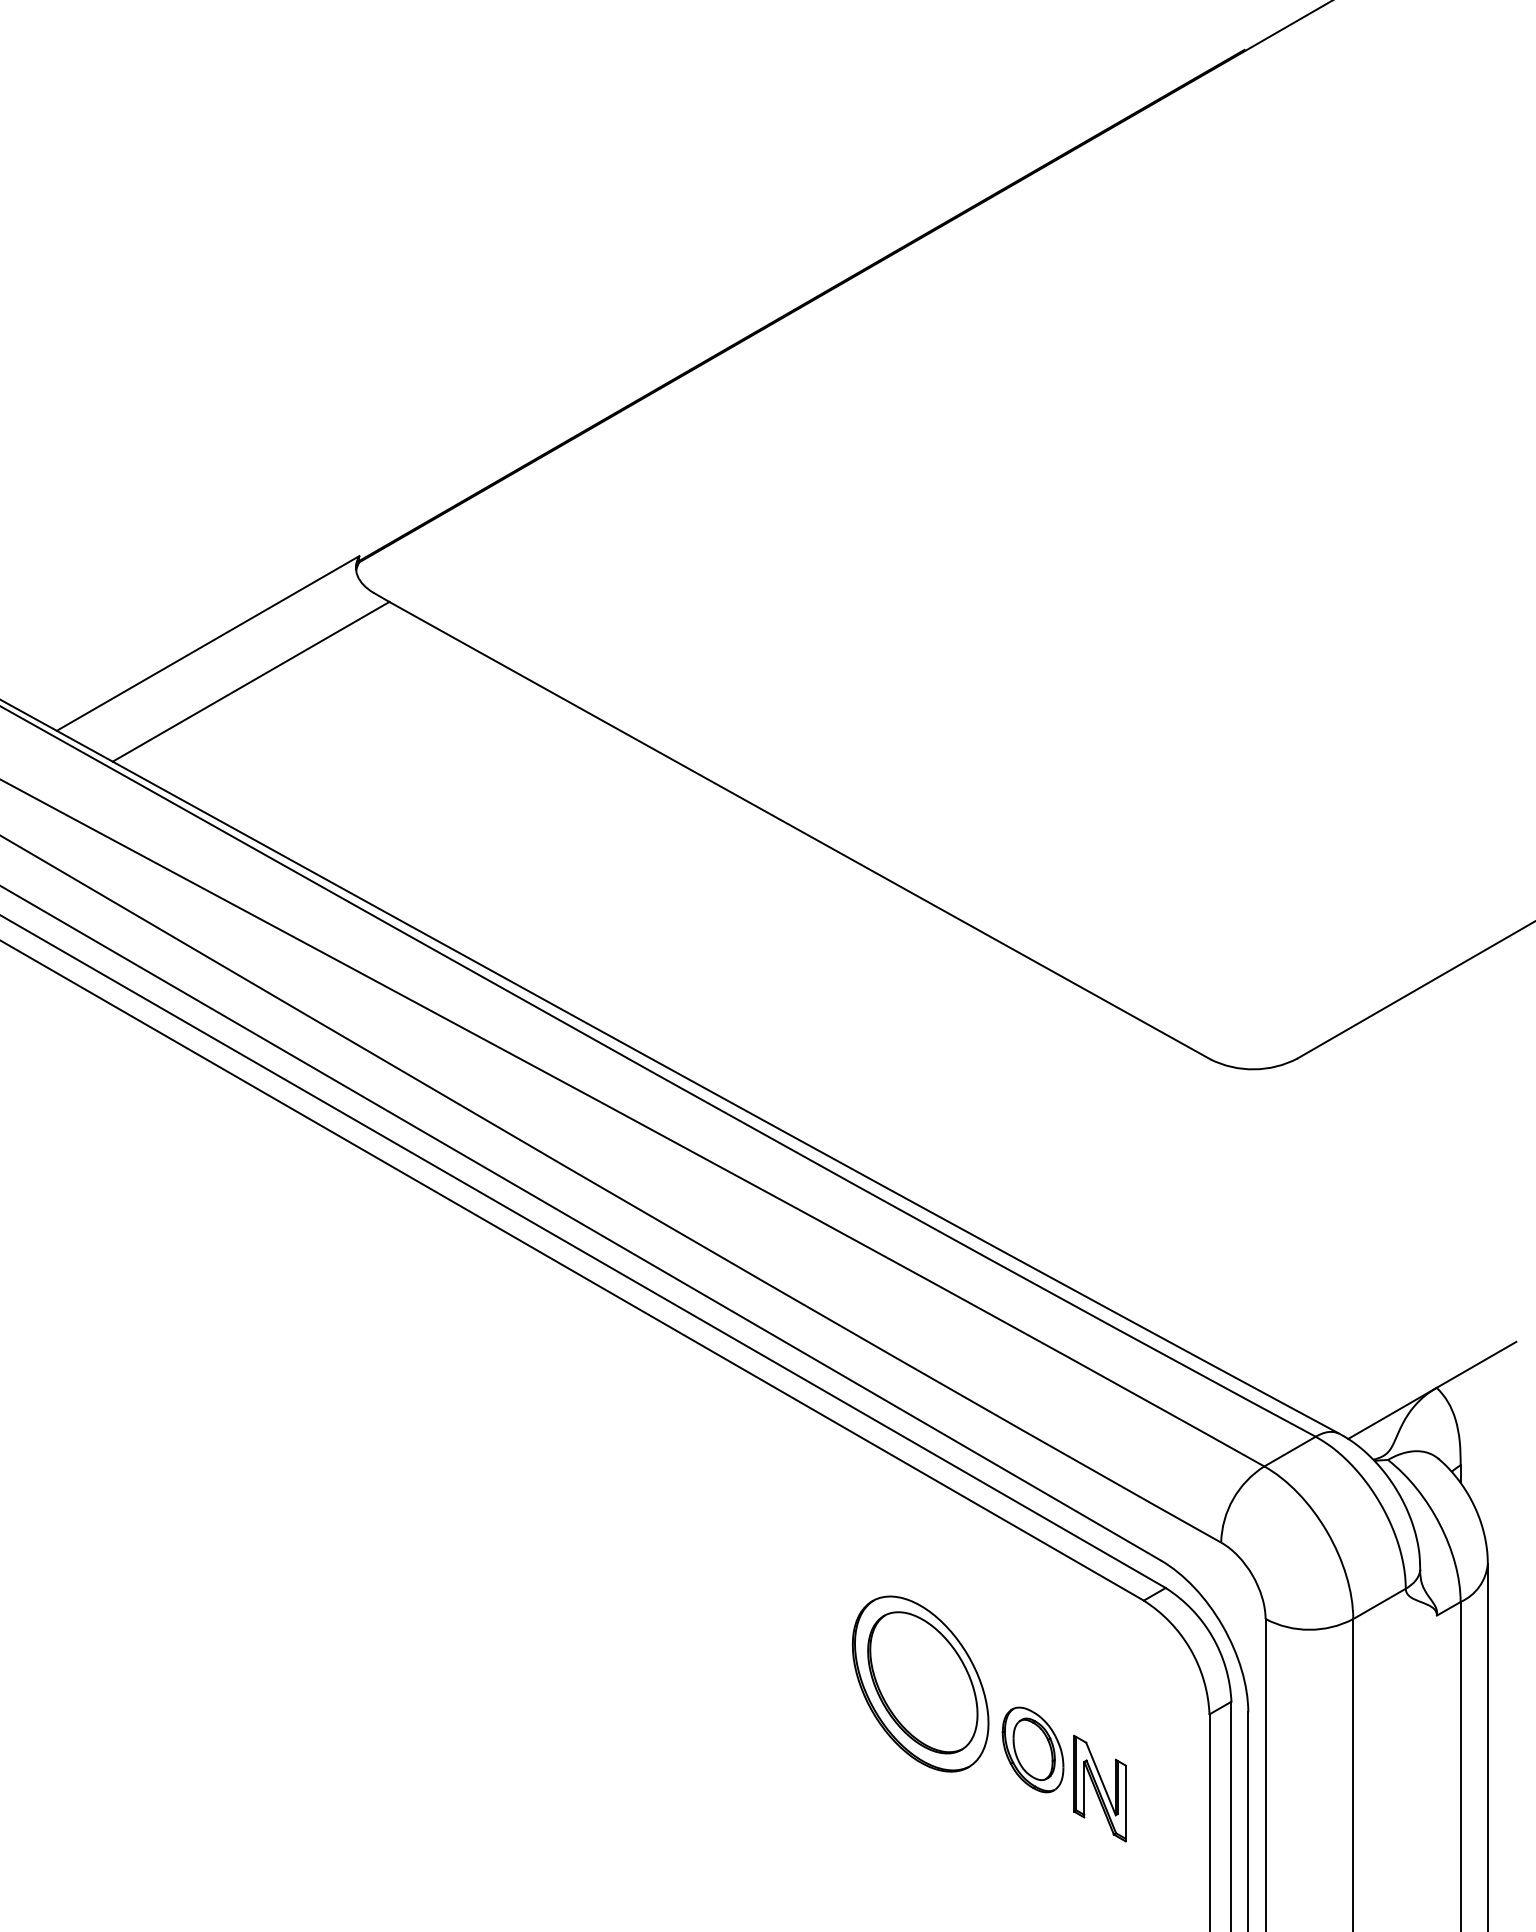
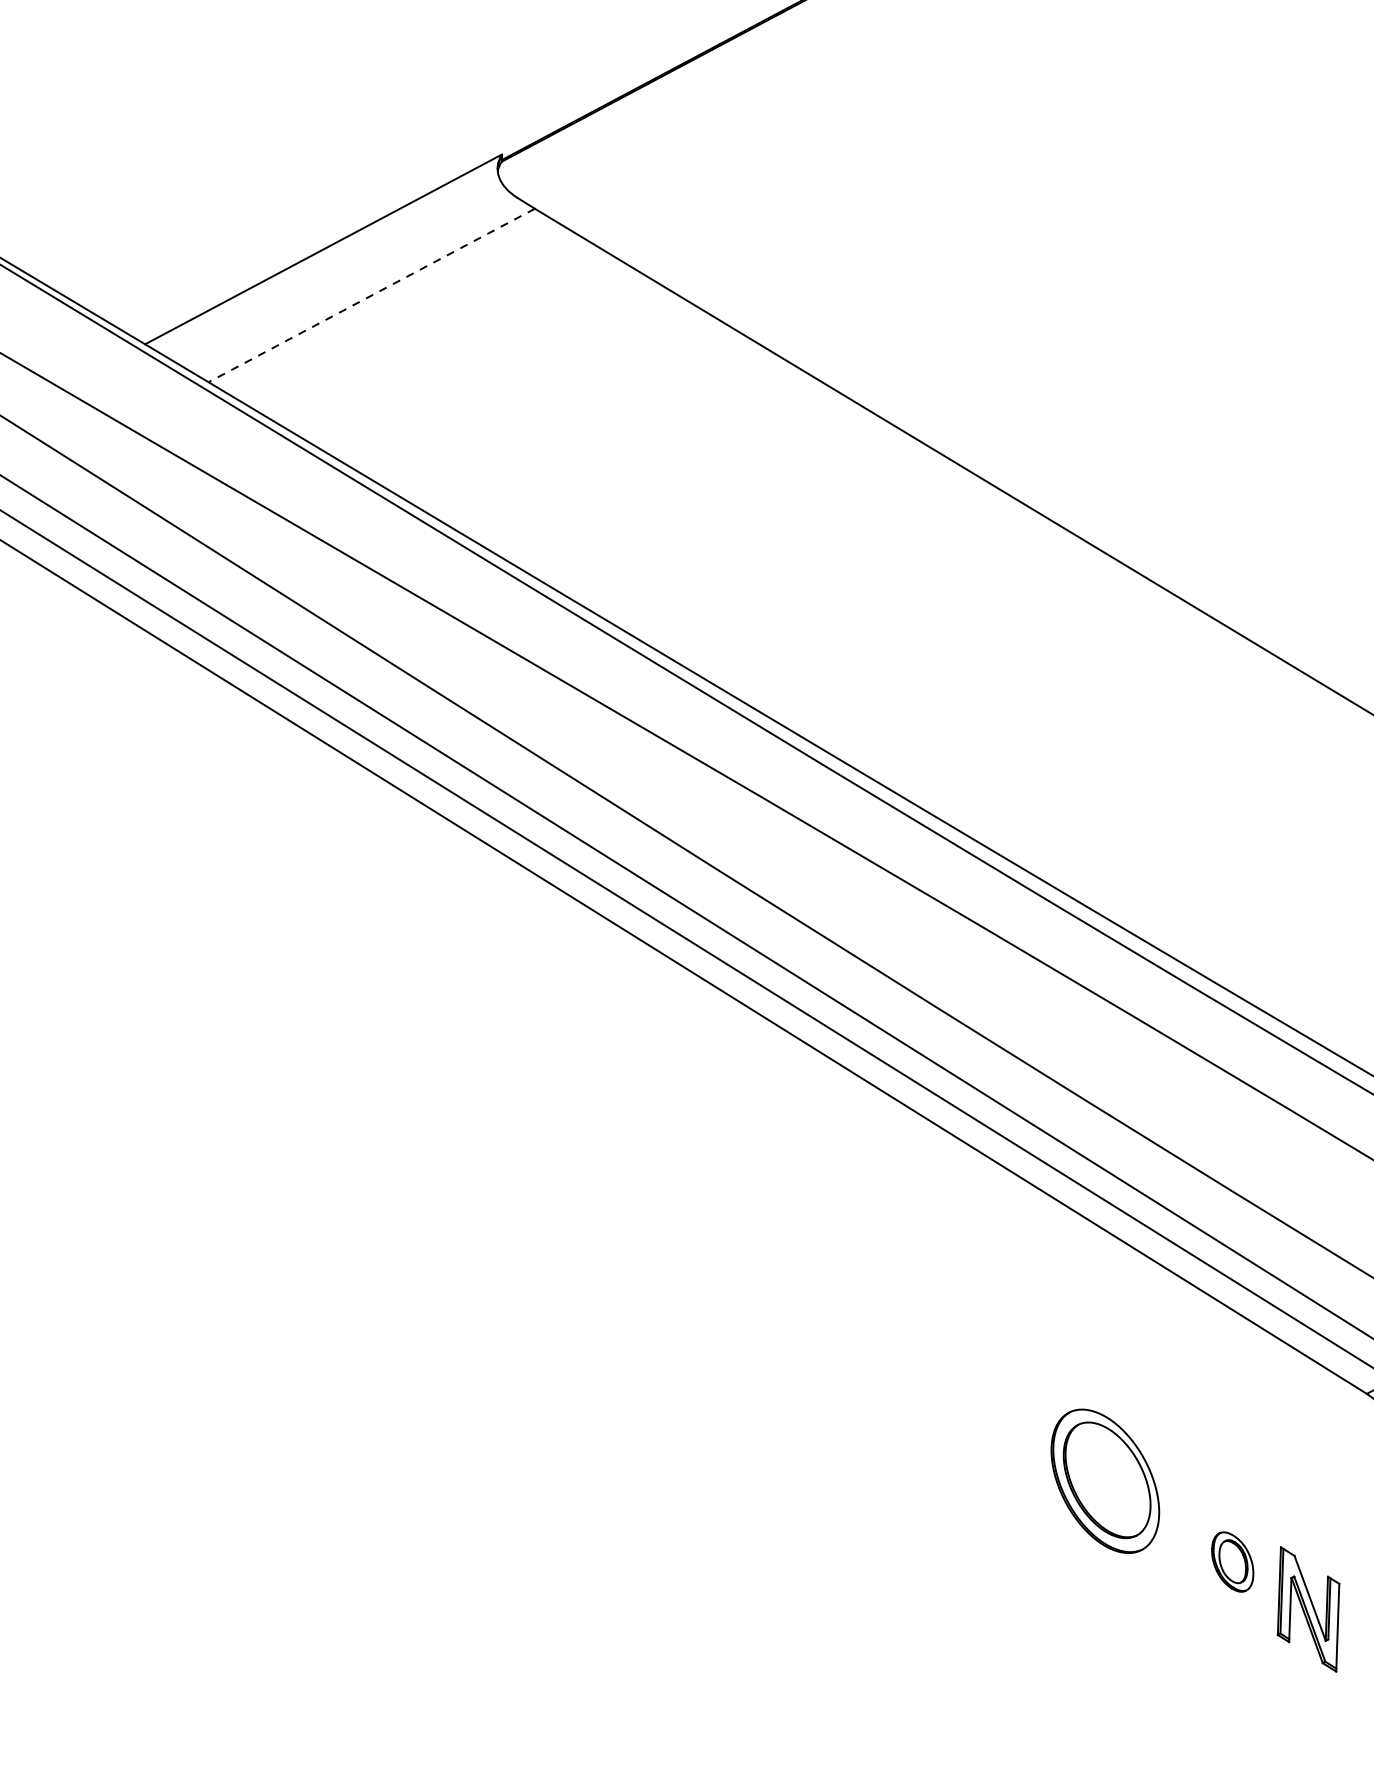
line: (251, 681) -> (372, 295), solid -> dashed
part: (920, 1683) -> (1105, 1480), size x0.7
part: (1032, 1749) -> (1232, 1561), size x0.6

